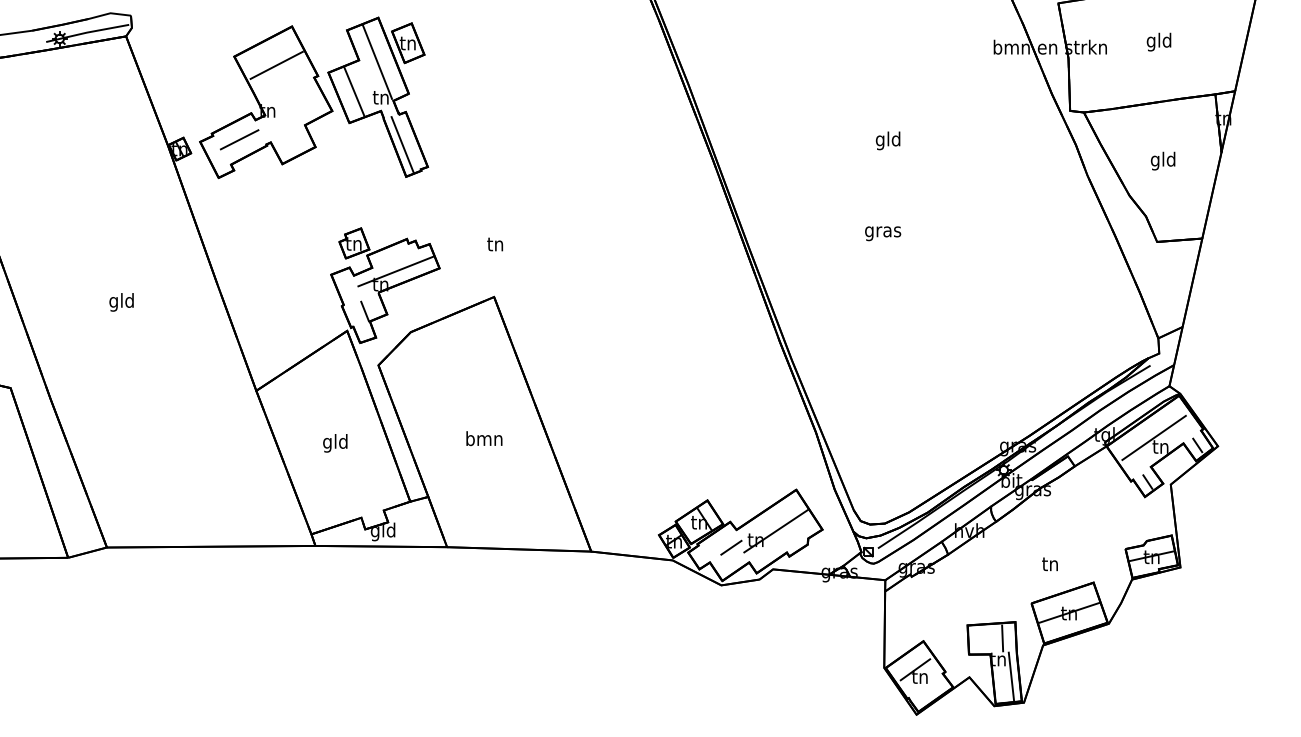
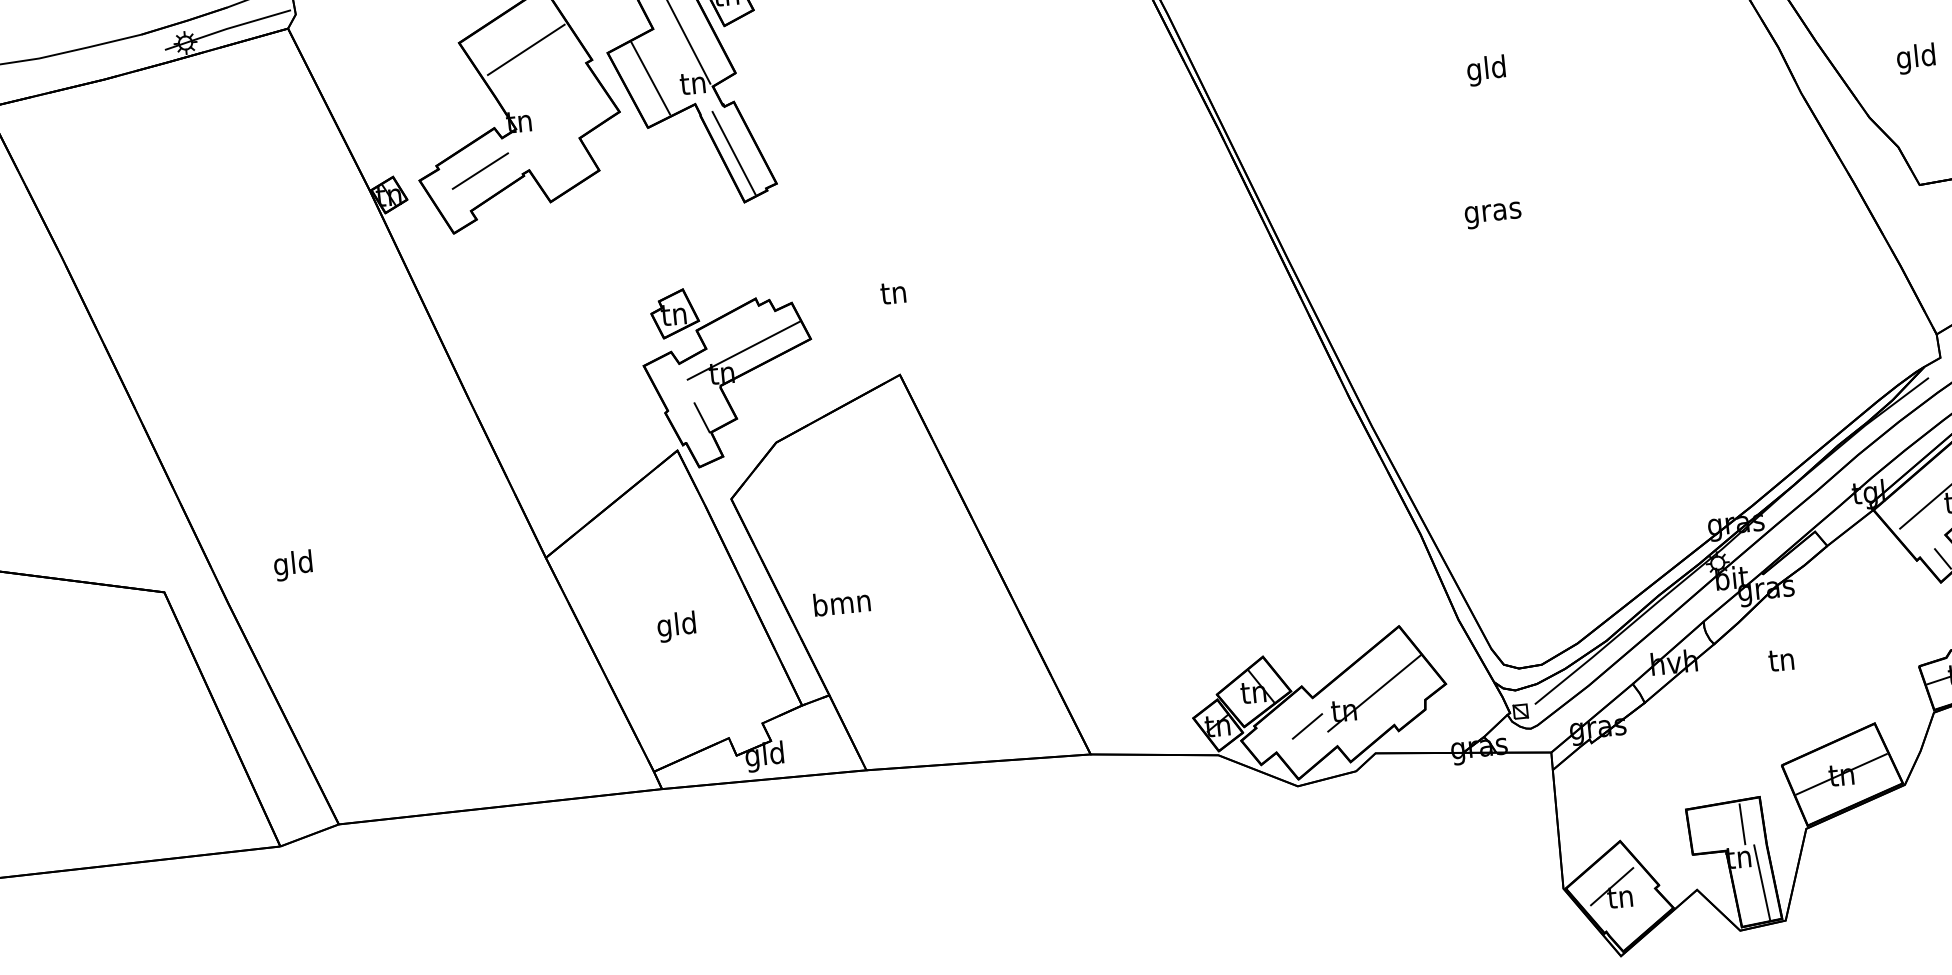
text: (121, 302) -> (293, 565), moved
text: (484, 438) -> (842, 602), moved
text: (1049, 564) -> (1780, 660), moved

